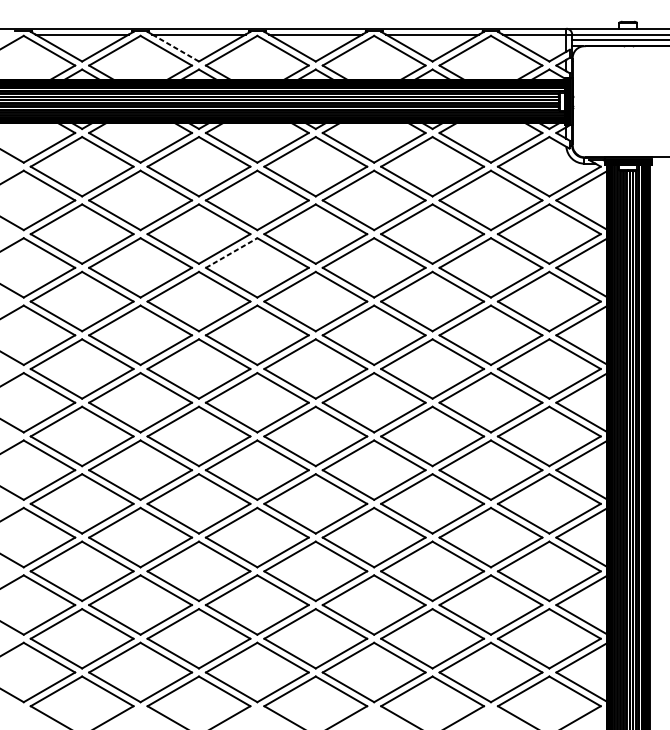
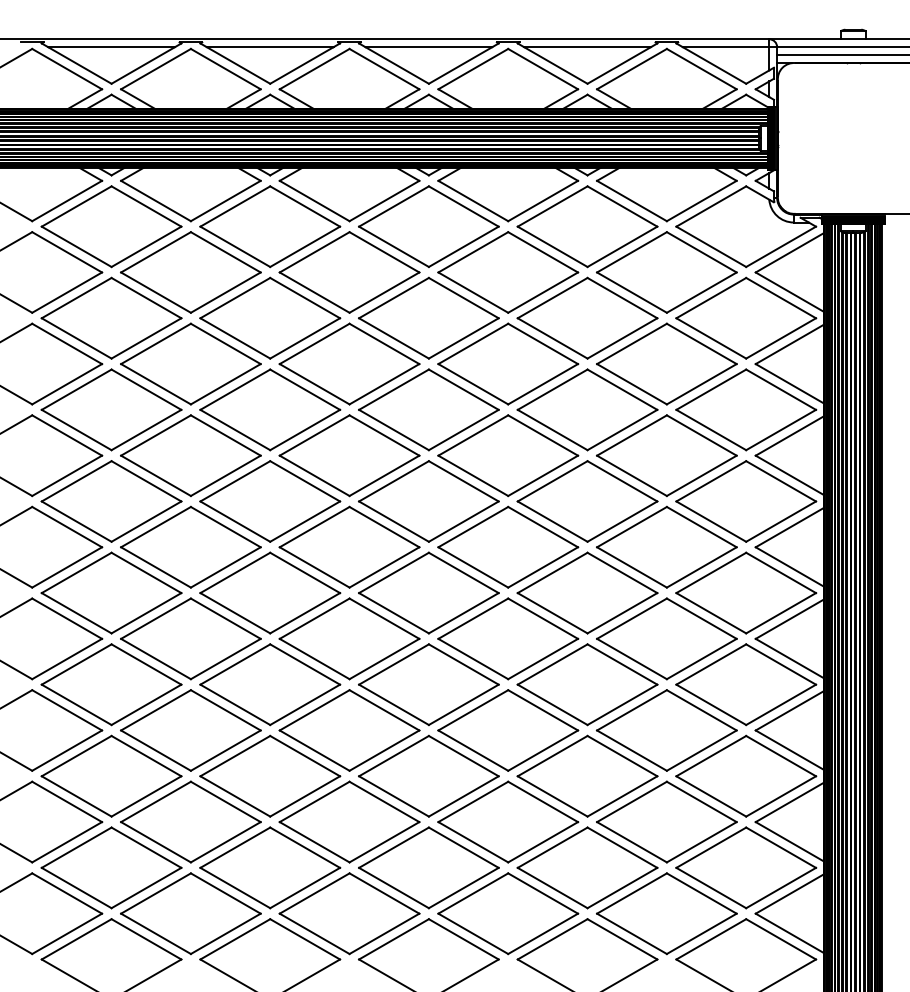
line: (175, 48) -> (238, 65), dashed -> solid
line: (232, 252) -> (315, 343), dashed -> solid

